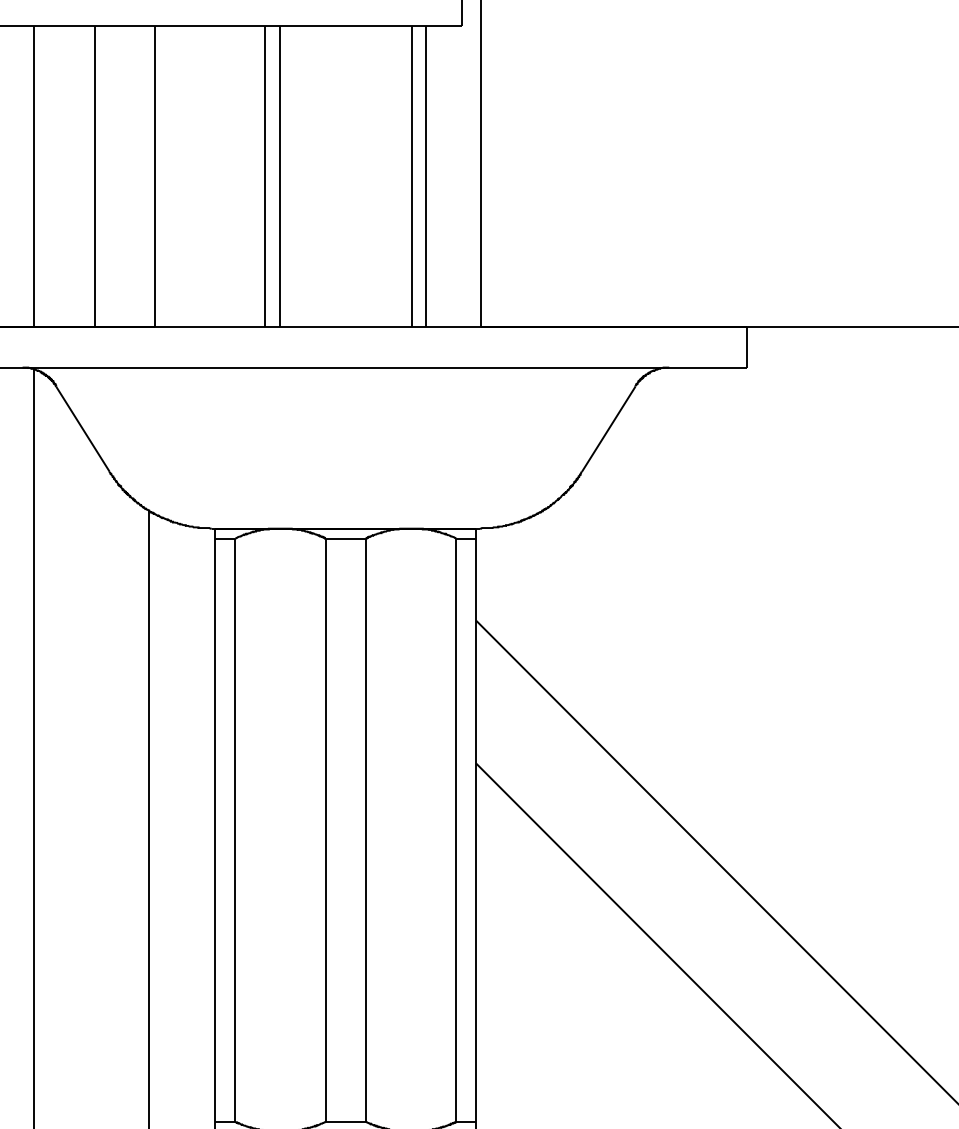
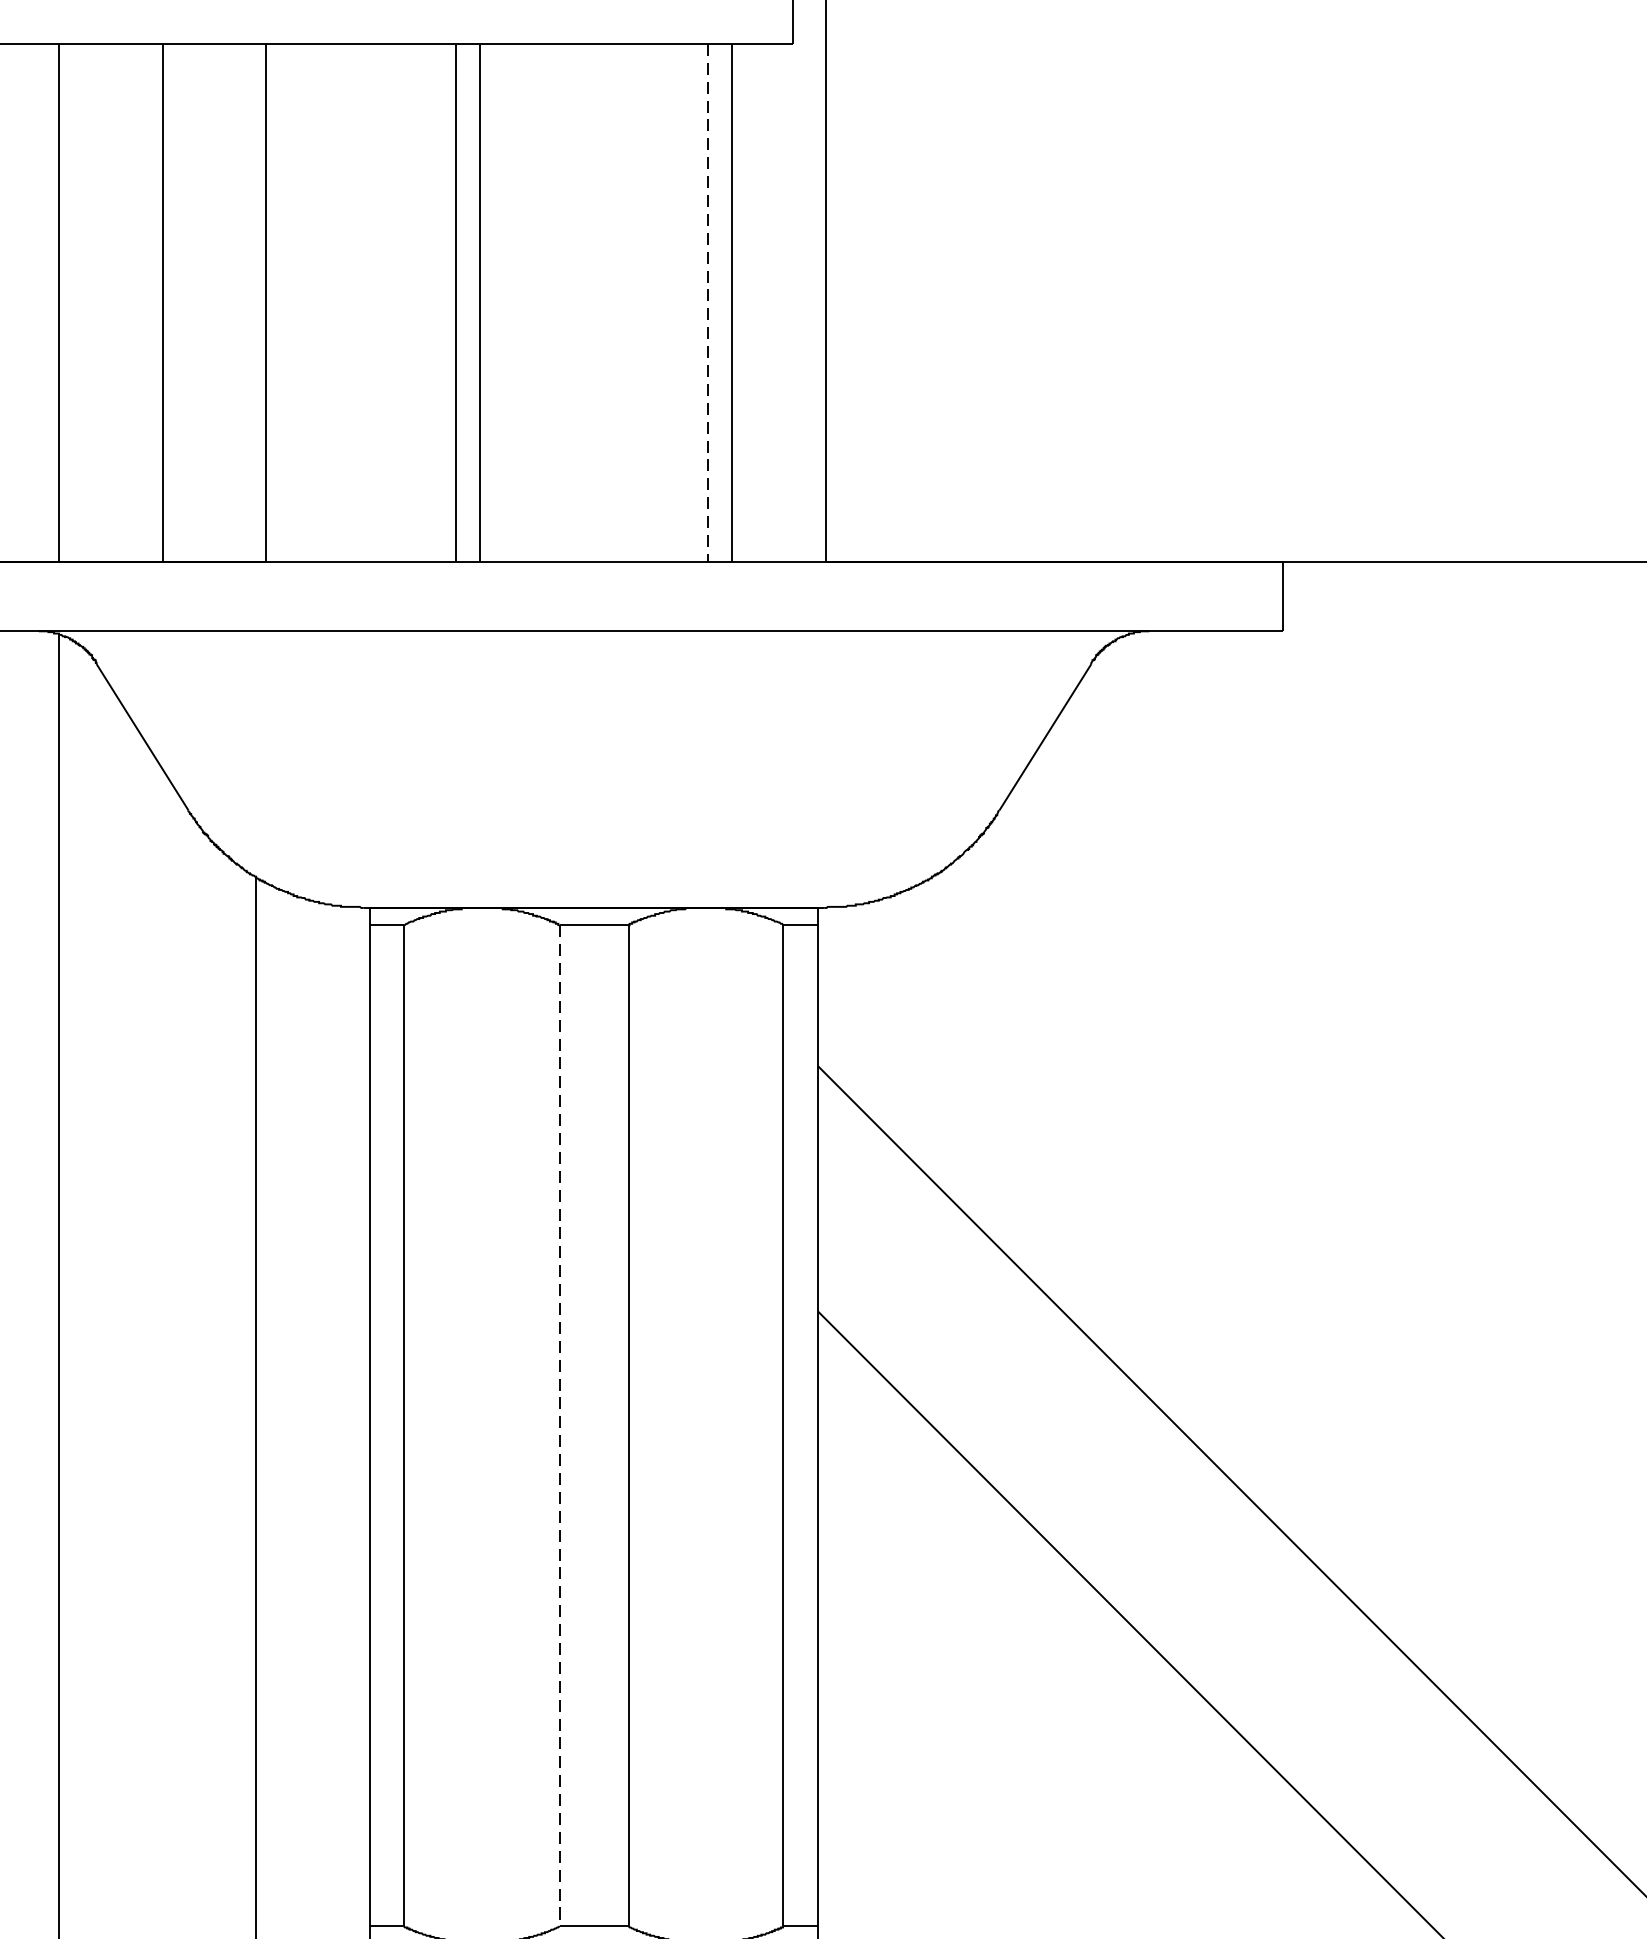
line: (412, 176) -> (708, 303), solid -> dashed
line: (325, 830) -> (559, 1426), solid -> dashed

